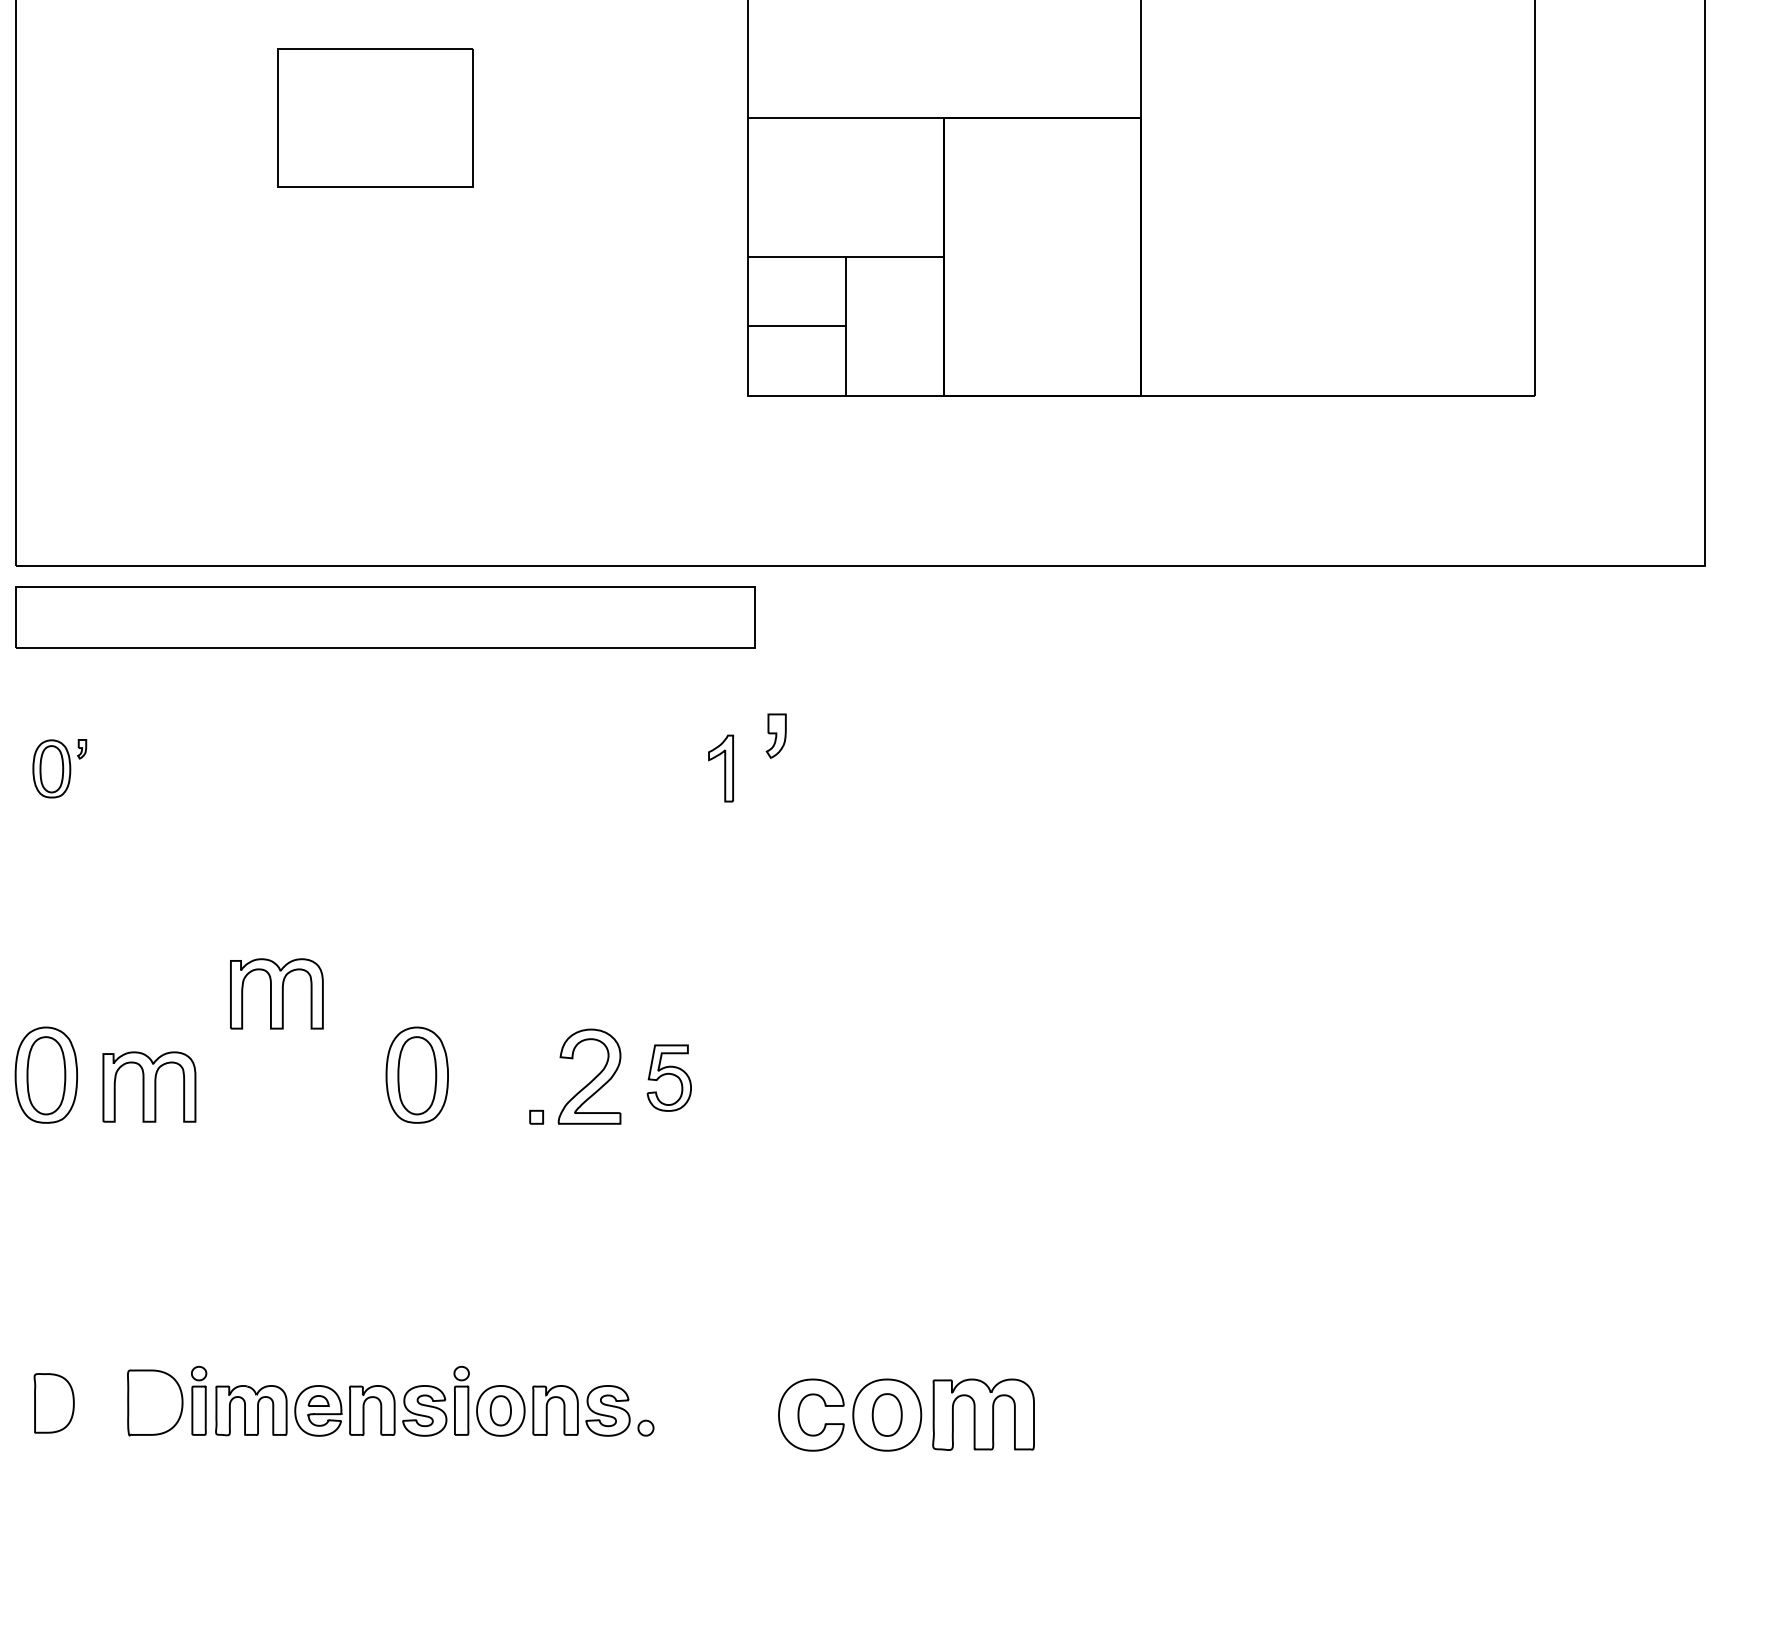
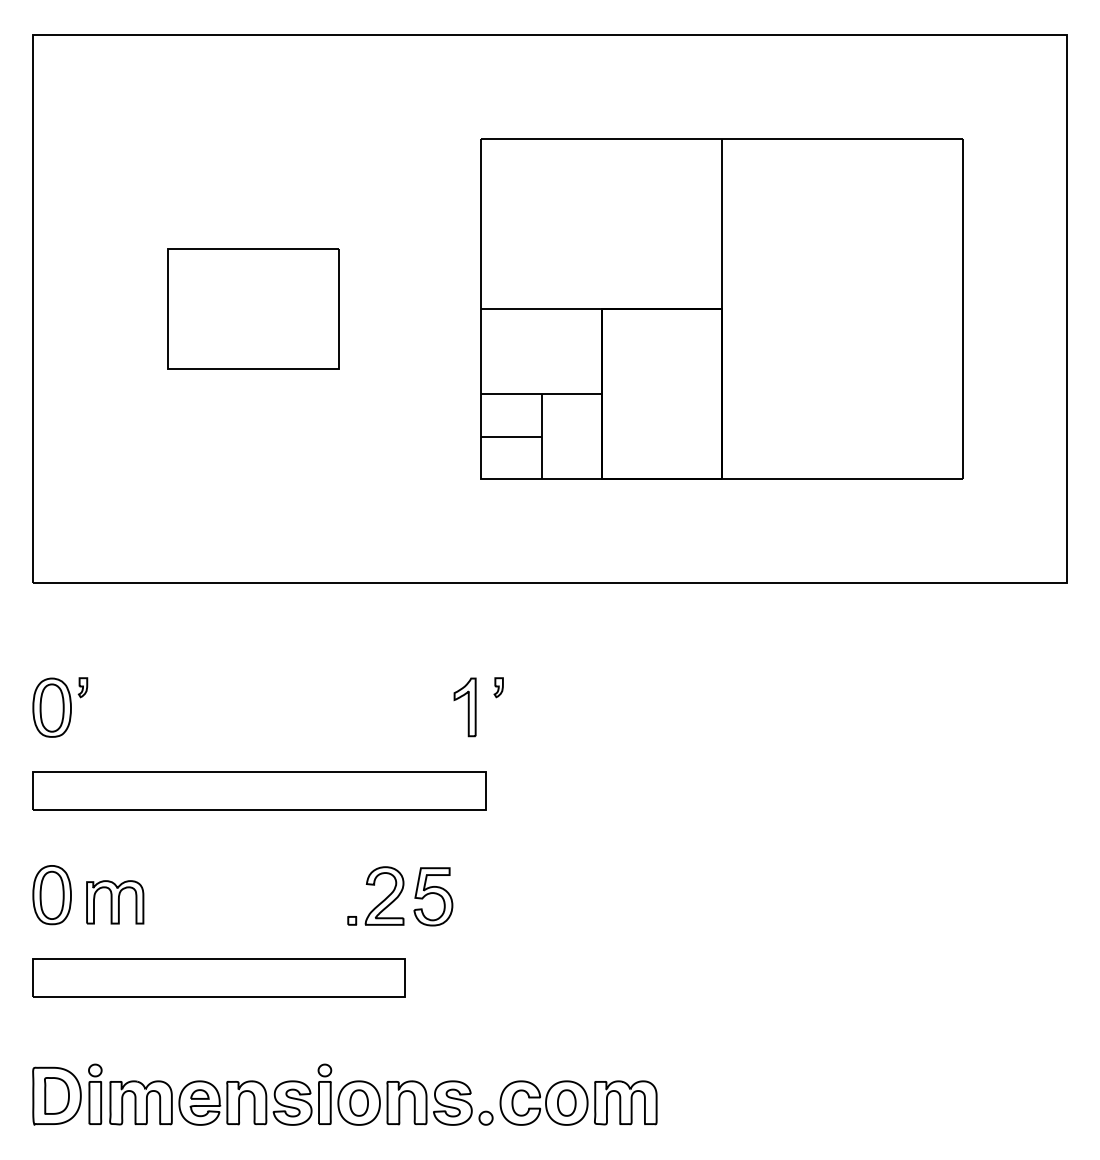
part: (375, 116) -> (253, 308), size x1.43
part: (385, 616) -> (259, 790), moved
part: (775, 736) -> (498, 687), size x0.71
part: (60, 768) -> (60, 707), size x1.67
part: (720, 768) -> (464, 707), size x1.43
part: (277, 994) -> (193, 845), removed
part: (416, 1075) -> (278, 895), removed
part: (669, 1077) -> (433, 896), size x1.43
part: (318, 1209) -> (218, 977), added
part: (390, 1401) -> (262, 1094), size x1.43

